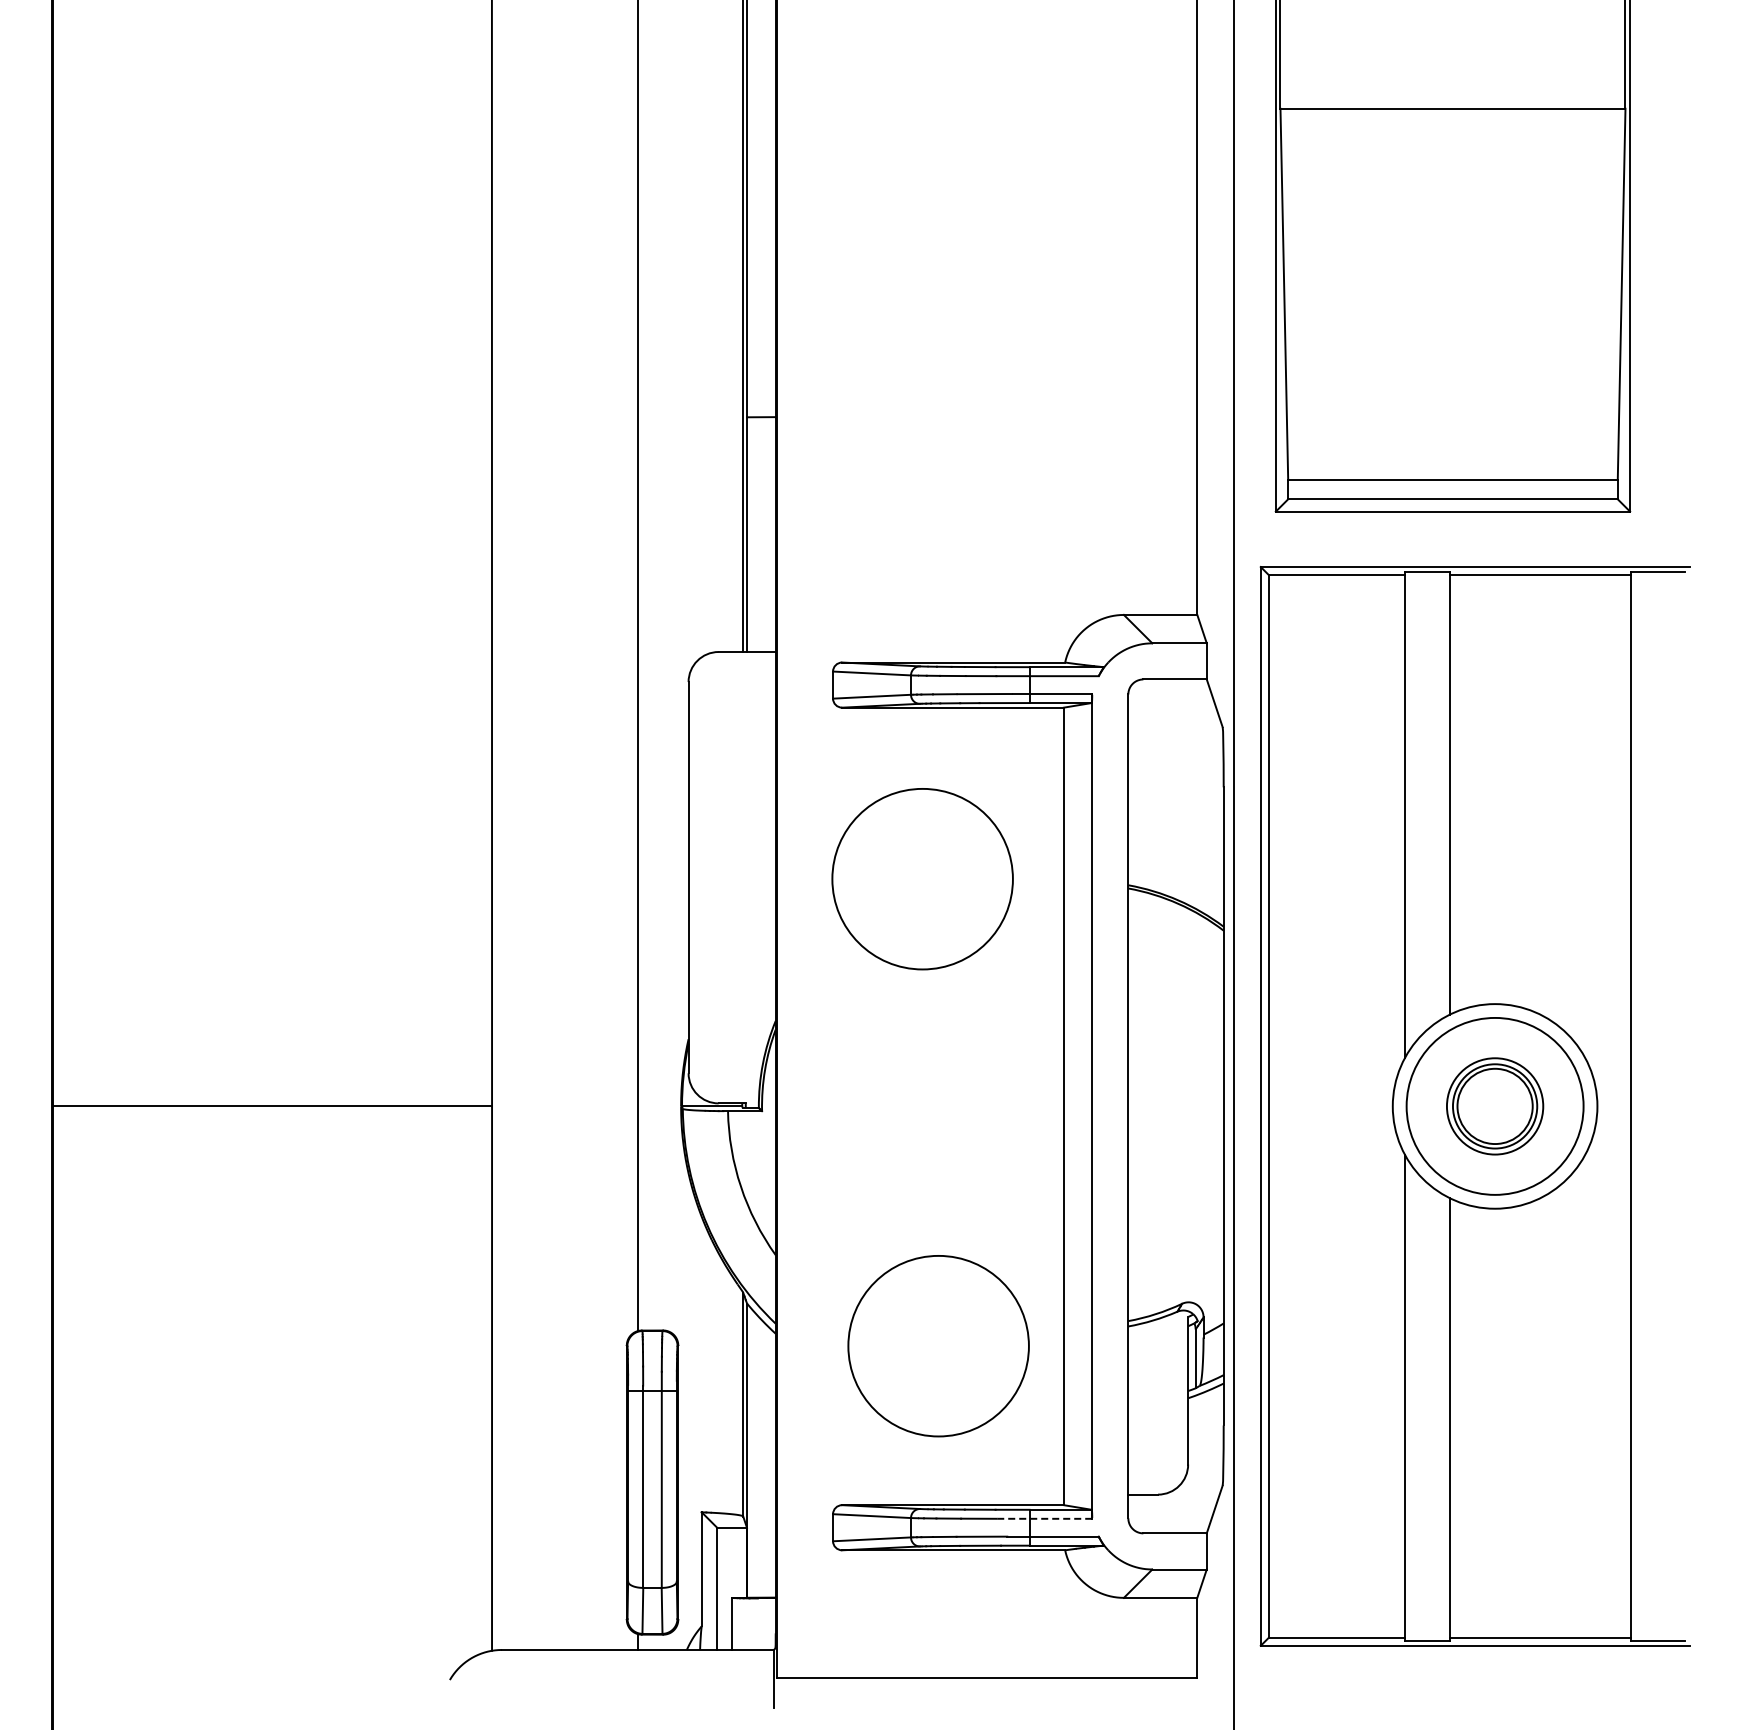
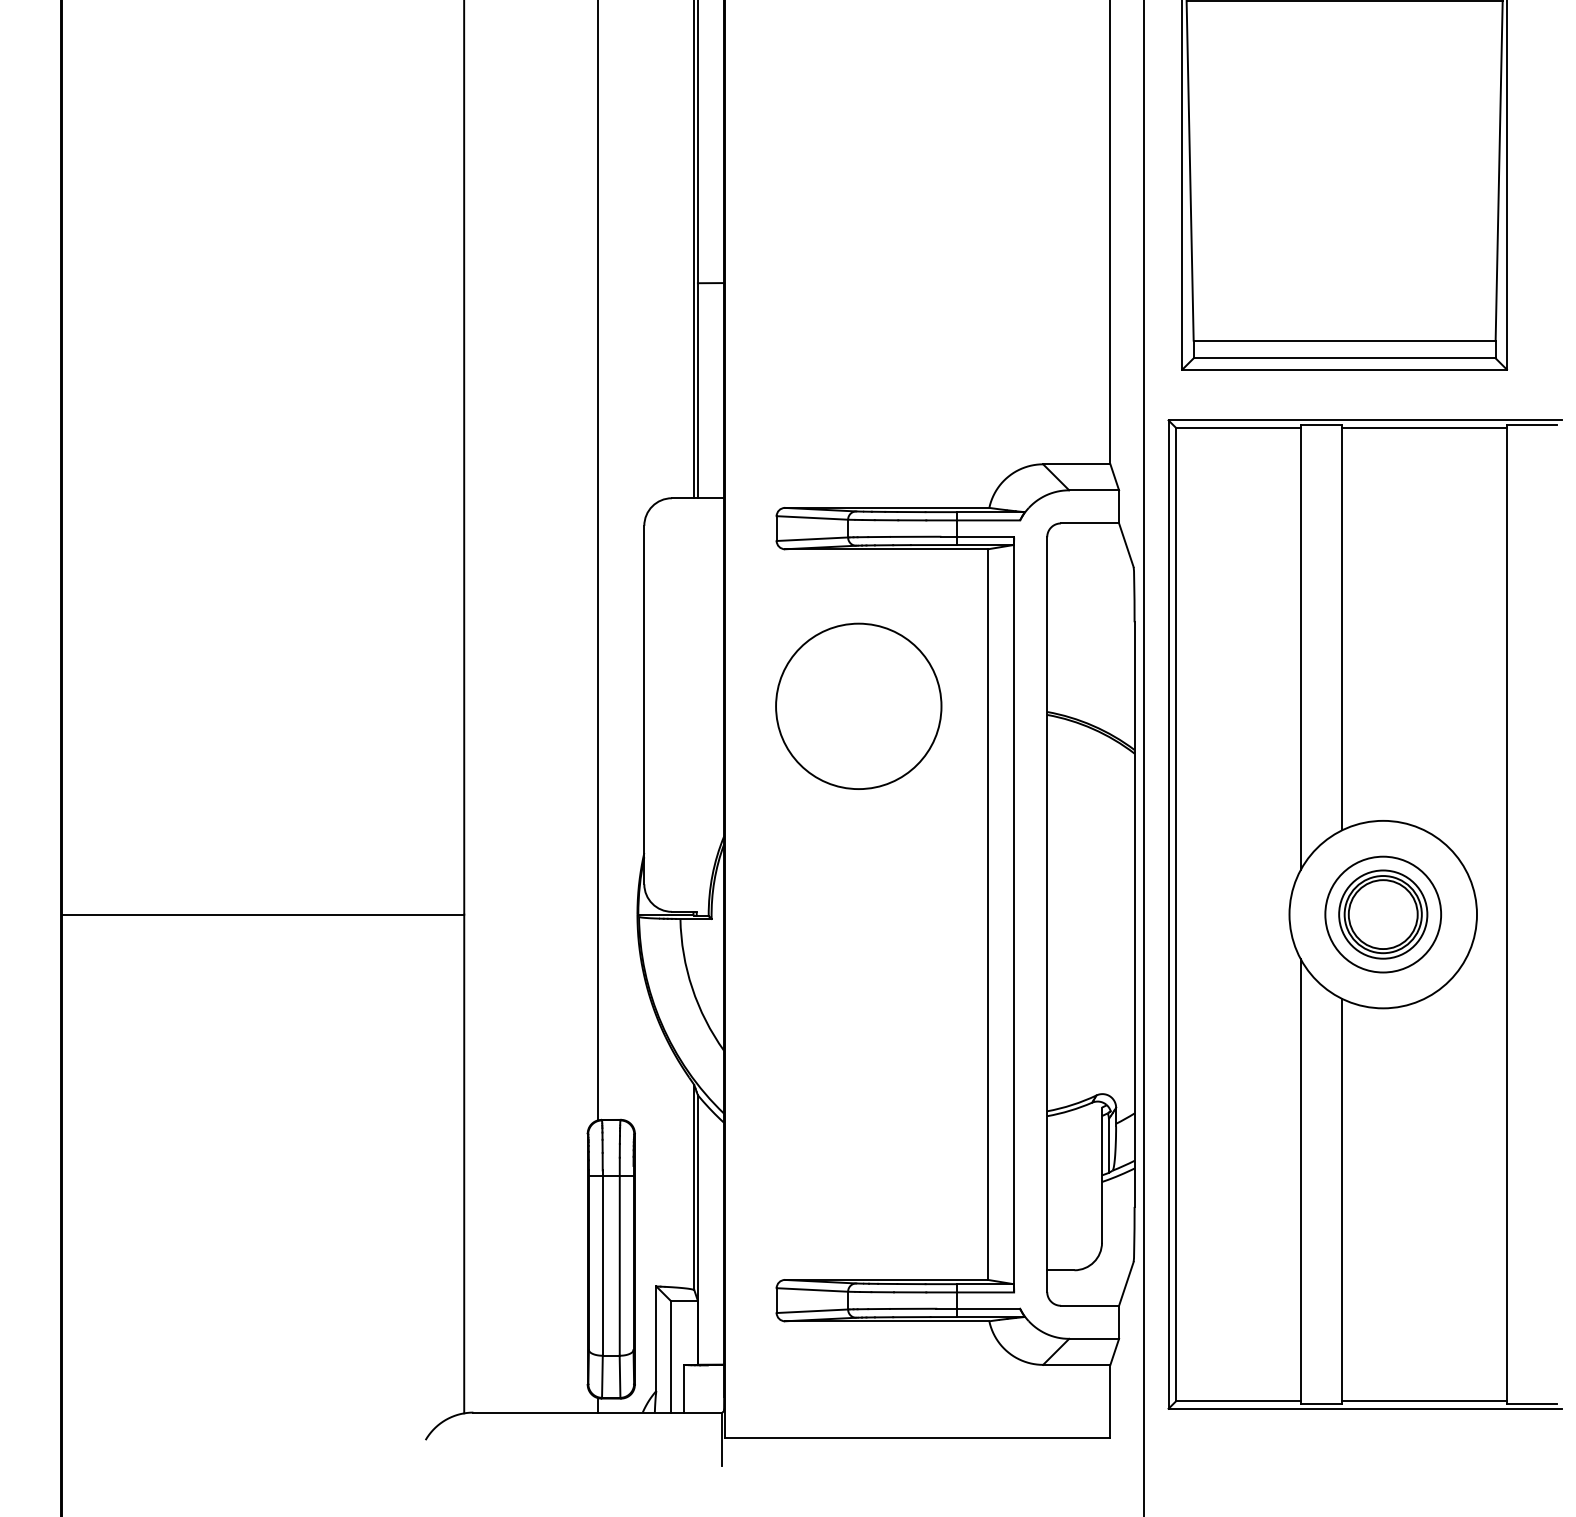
circle: (1494, 1106) -> (1382, 914), size x0.71
circle: (938, 1346) -> (873, 1134), removed
line: (1044, 1518) -> (970, 1292), dashed -> solid

